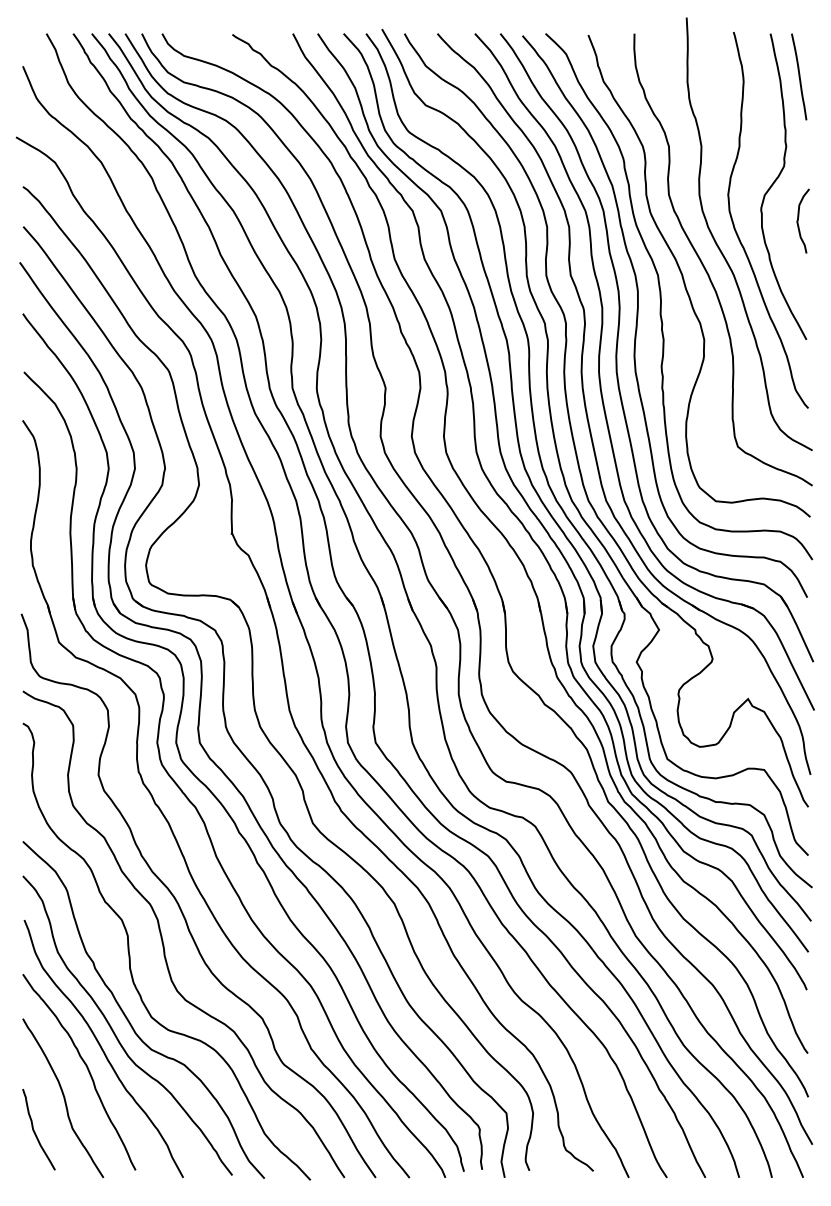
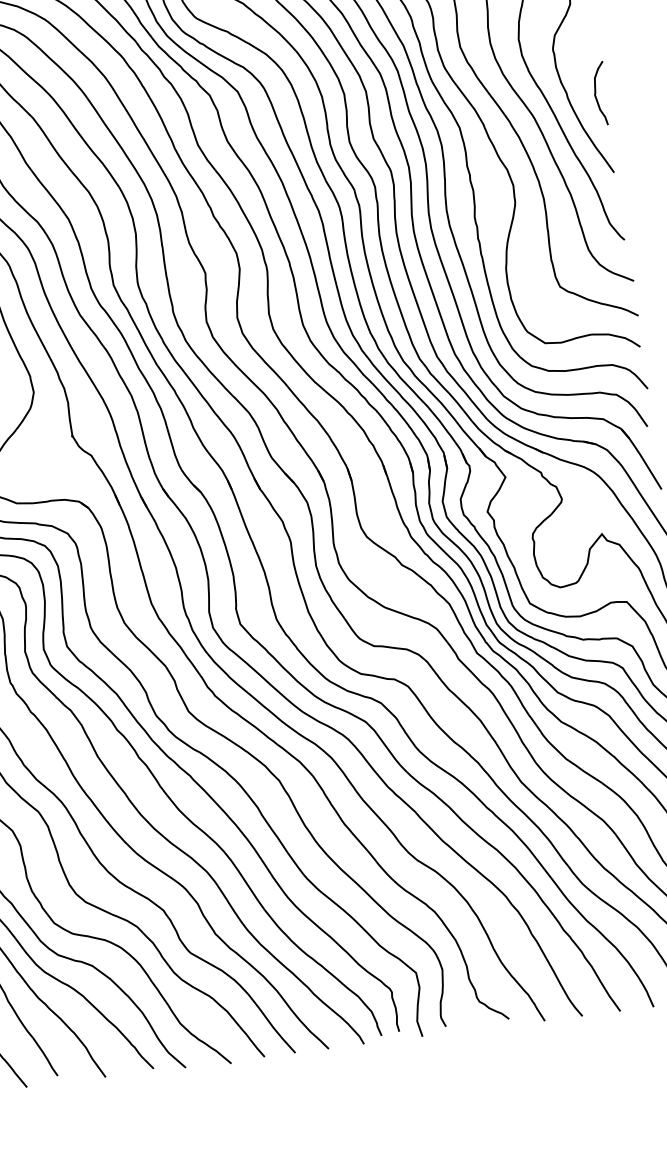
curve: (798, 220) -> (595, 93), moved

